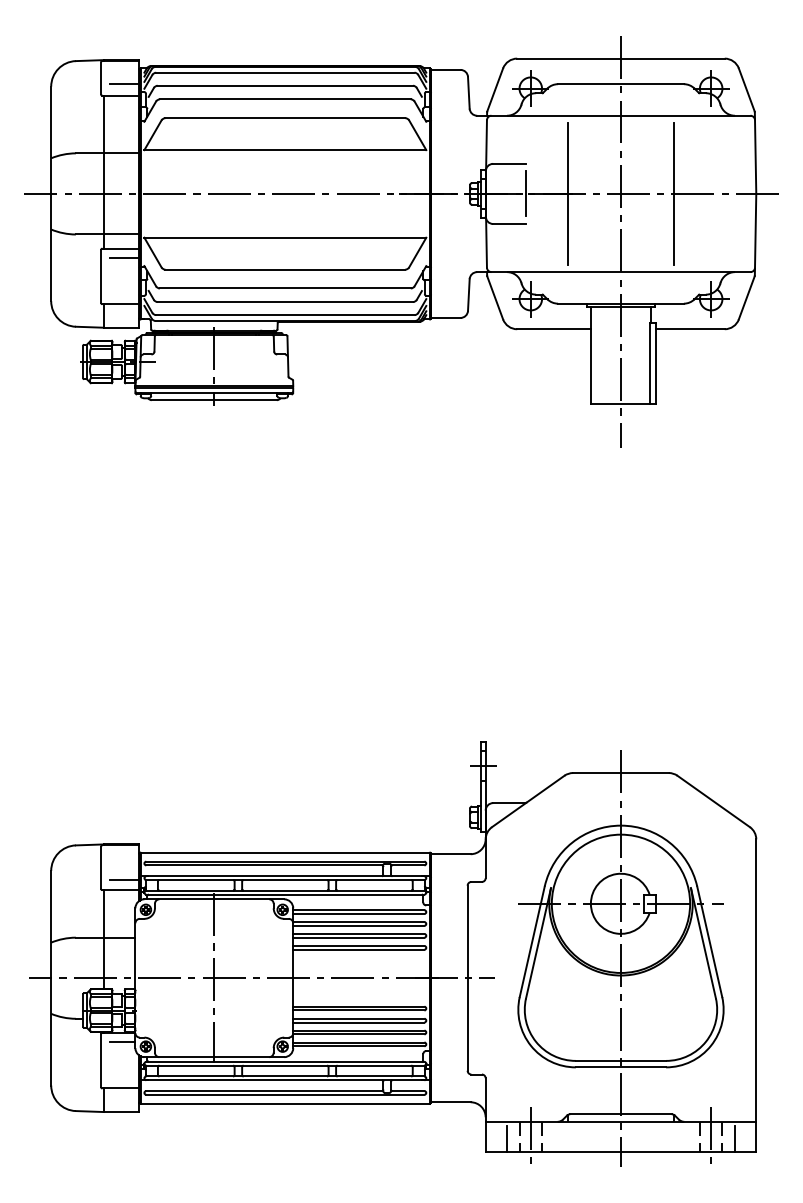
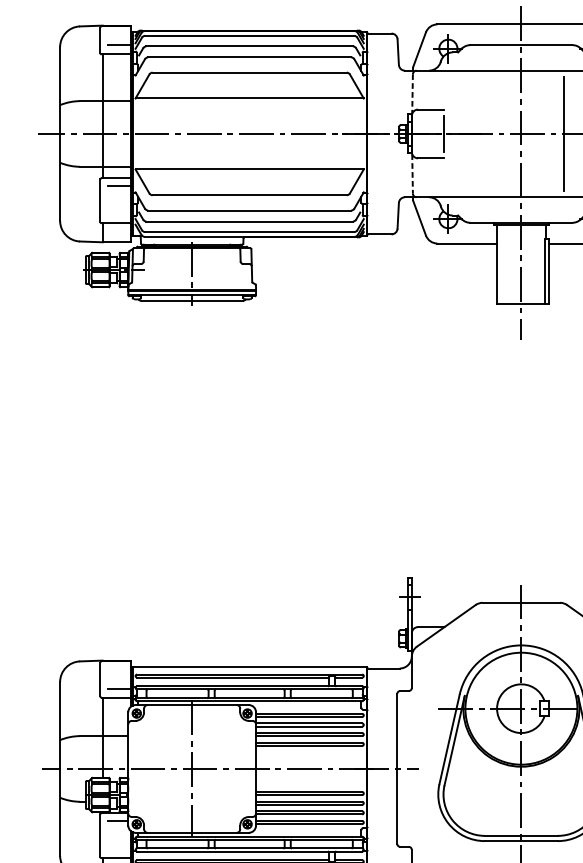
line: (486, 145) -> (412, 94), solid -> dashed
line: (568, 193) -> (478, 133), removed
line: (486, 243) -> (412, 174), solid -> dashed

